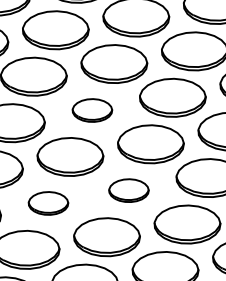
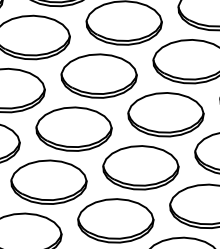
part: (92, 110) -> (99, 76), size x1.67
part: (128, 190) -> (140, 167), size x1.67
part: (48, 203) -> (48, 182), size x1.67

